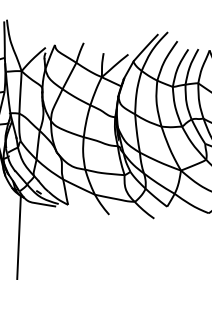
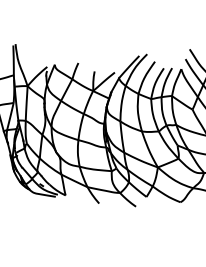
line: (17, 237) -> (24, 222), removed

